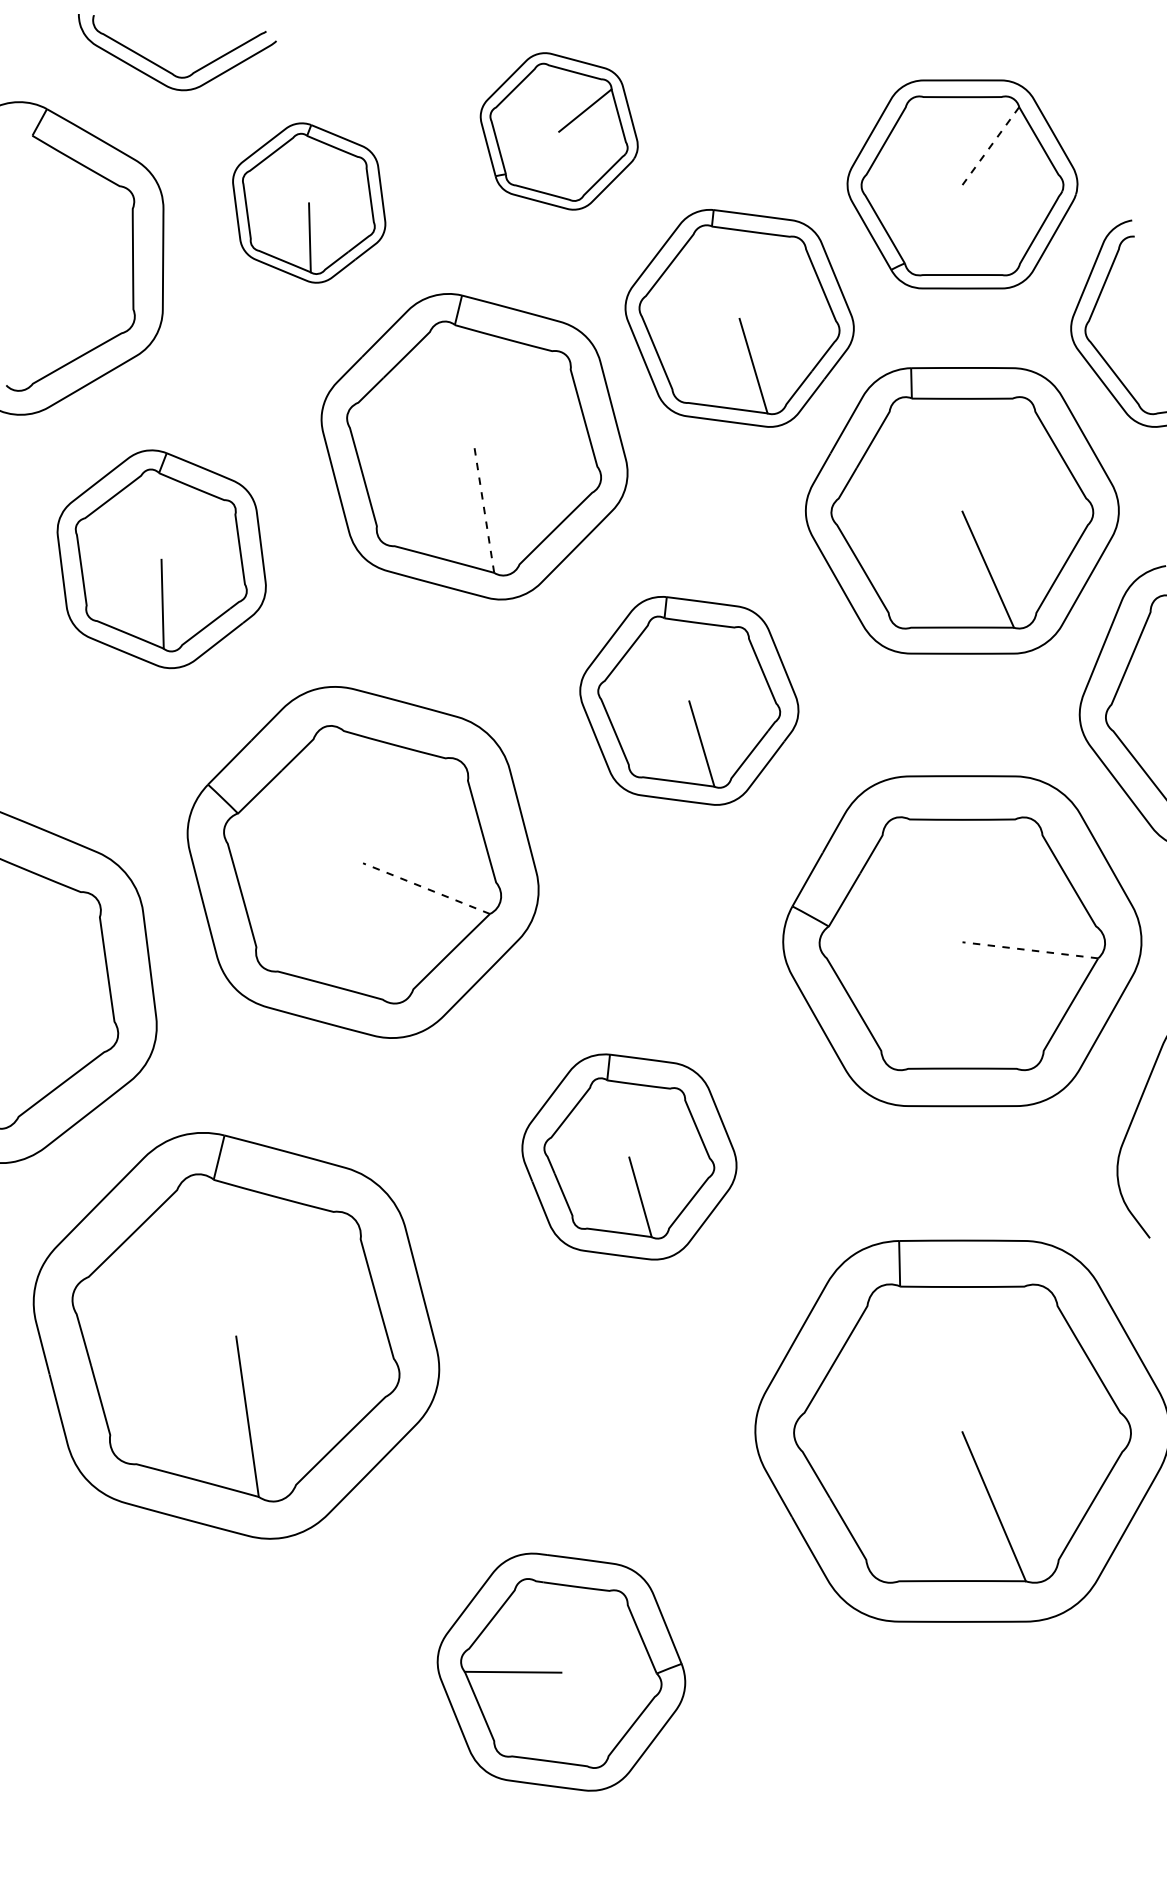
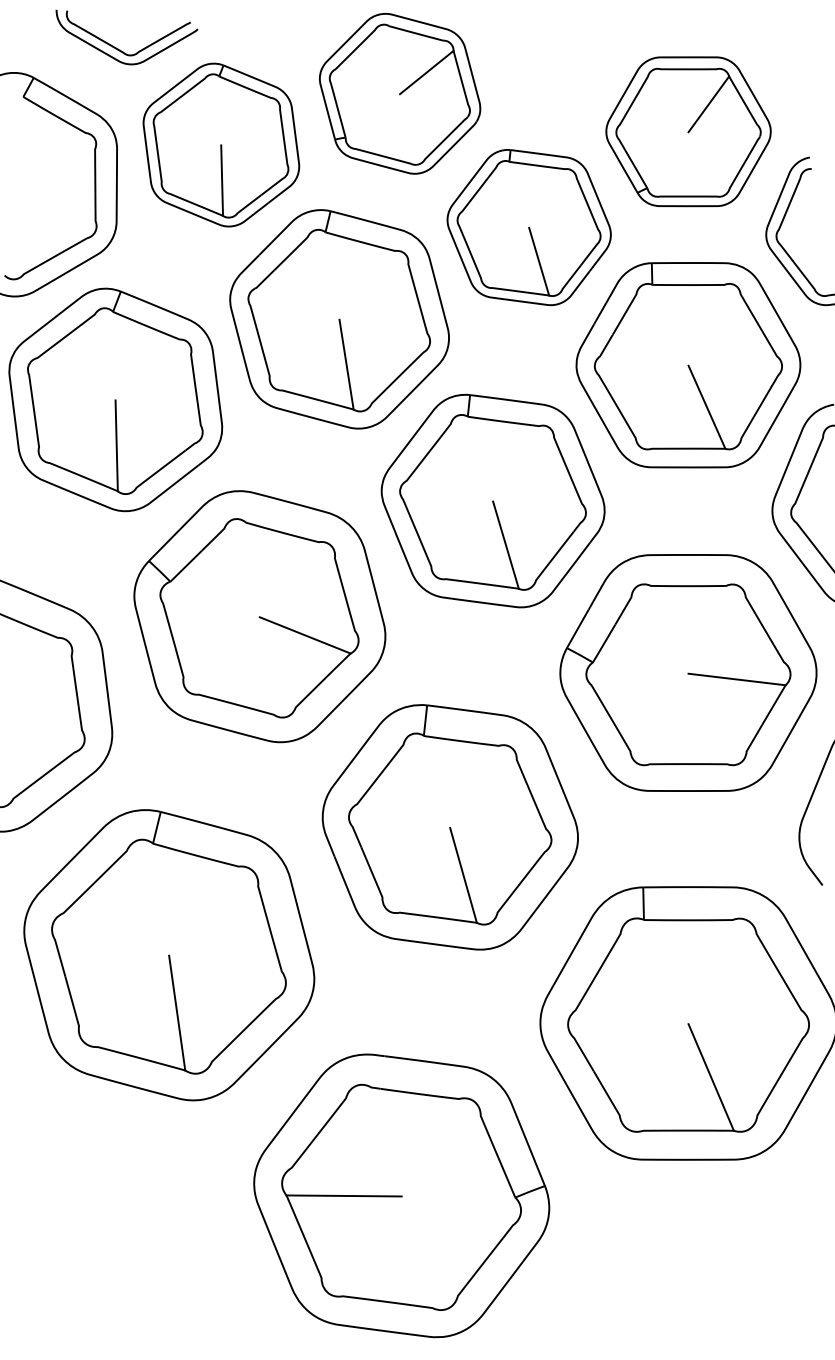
part: (559, 131) -> (400, 93), size x1.43
line: (990, 146) -> (708, 104), dashed -> solid
part: (308, 202) -> (220, 144), size x1.43
line: (484, 510) -> (346, 364), dashed -> solid
part: (161, 558) -> (115, 399), size x1.43
part: (689, 700) -> (493, 500), size x1.43
line: (426, 888) -> (305, 635), dashed -> solid
line: (1029, 950) -> (736, 679), dashed -> solid
part: (629, 1156) -> (450, 826), size x1.67
part: (561, 1671) -> (401, 1195), size x1.67

